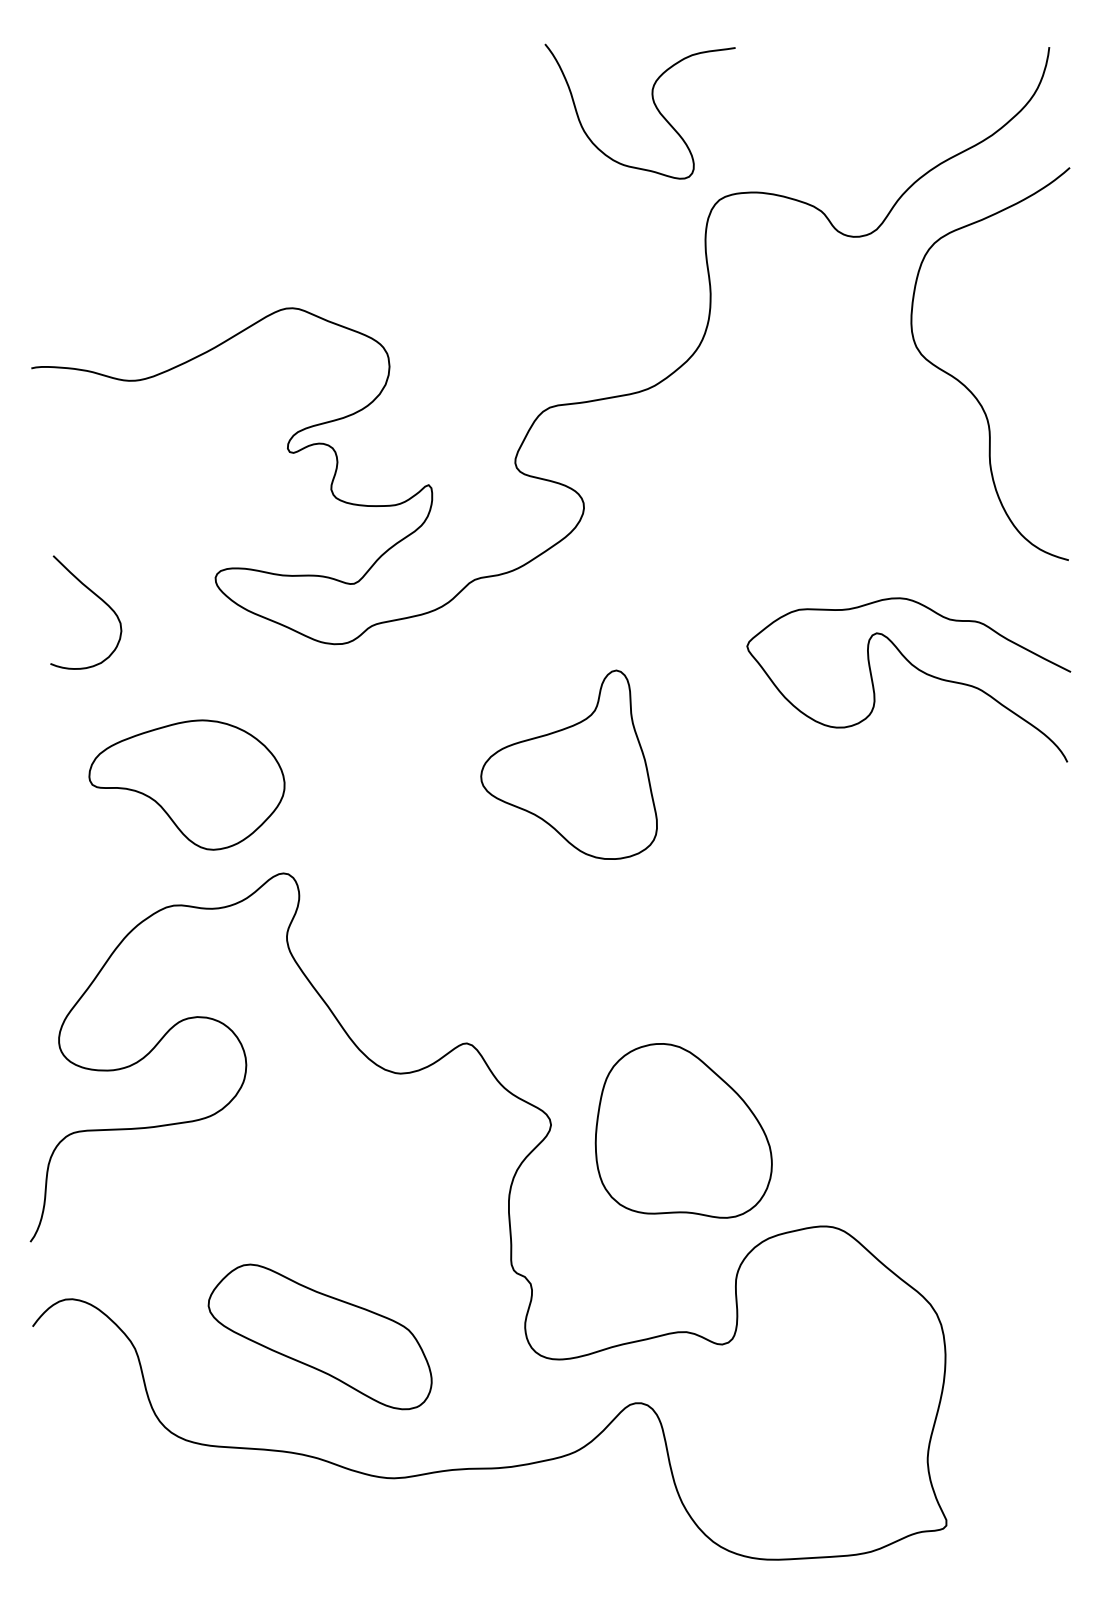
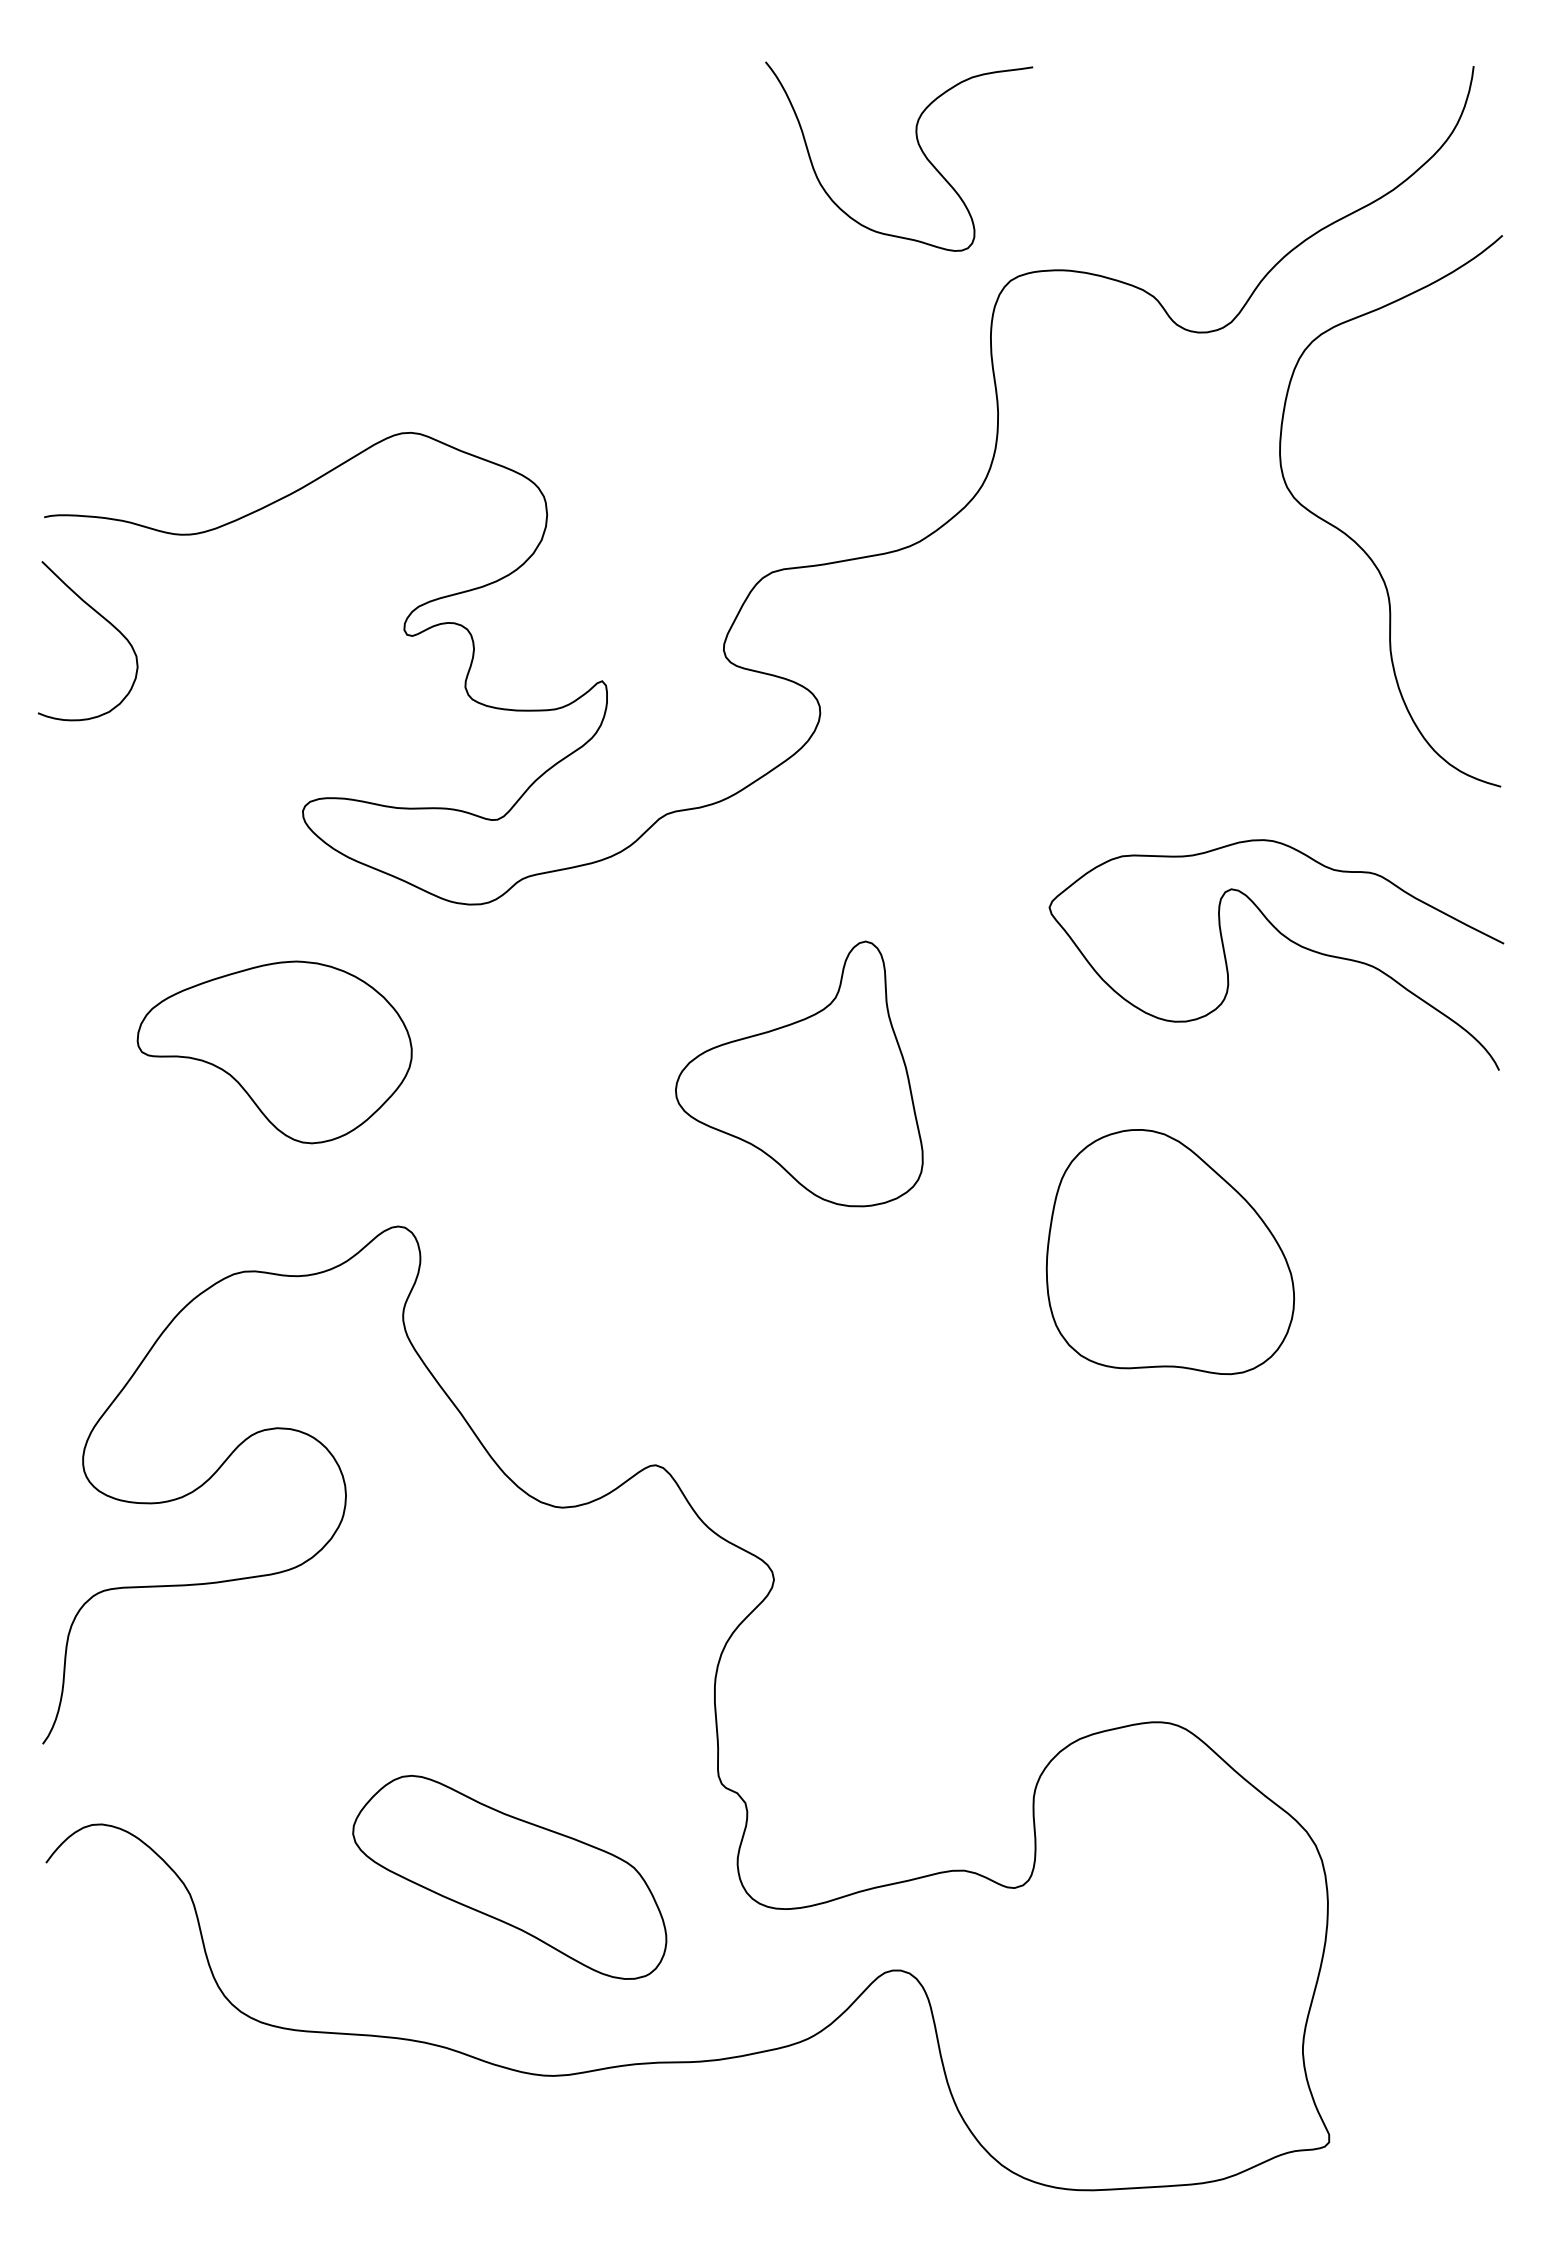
curve: (99, 598) -> (106, 621), moved
part: (186, 785) -> (274, 1052), moved
part: (683, 1131) -> (1169, 1252), moved
part: (319, 1336) -> (509, 1876), moved

